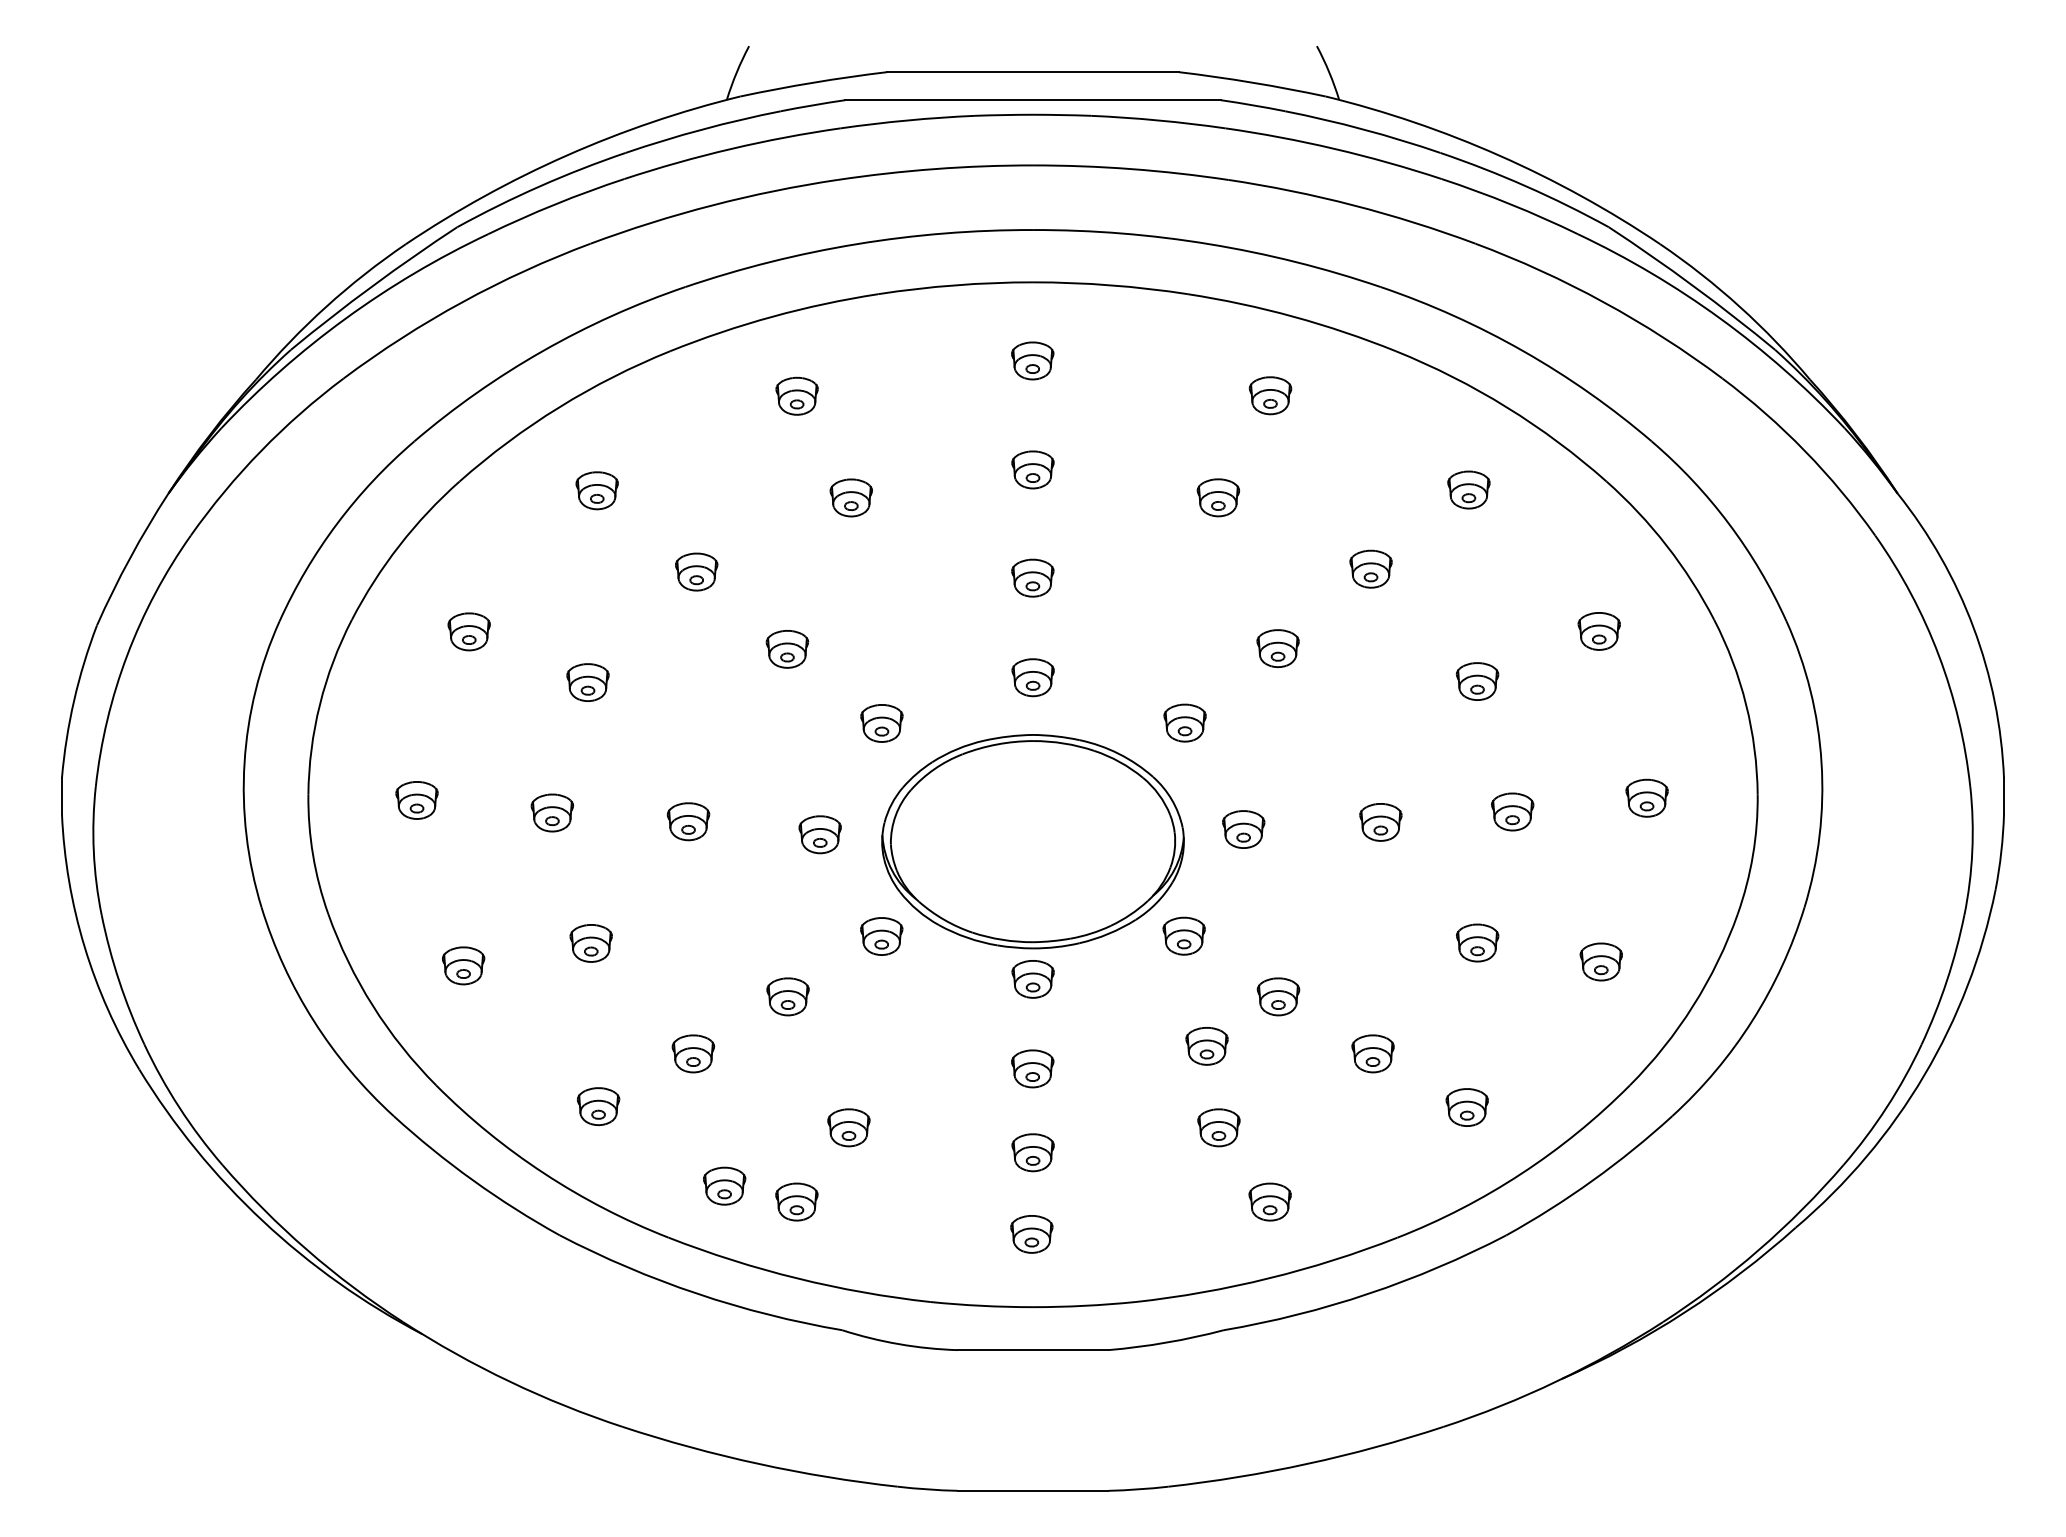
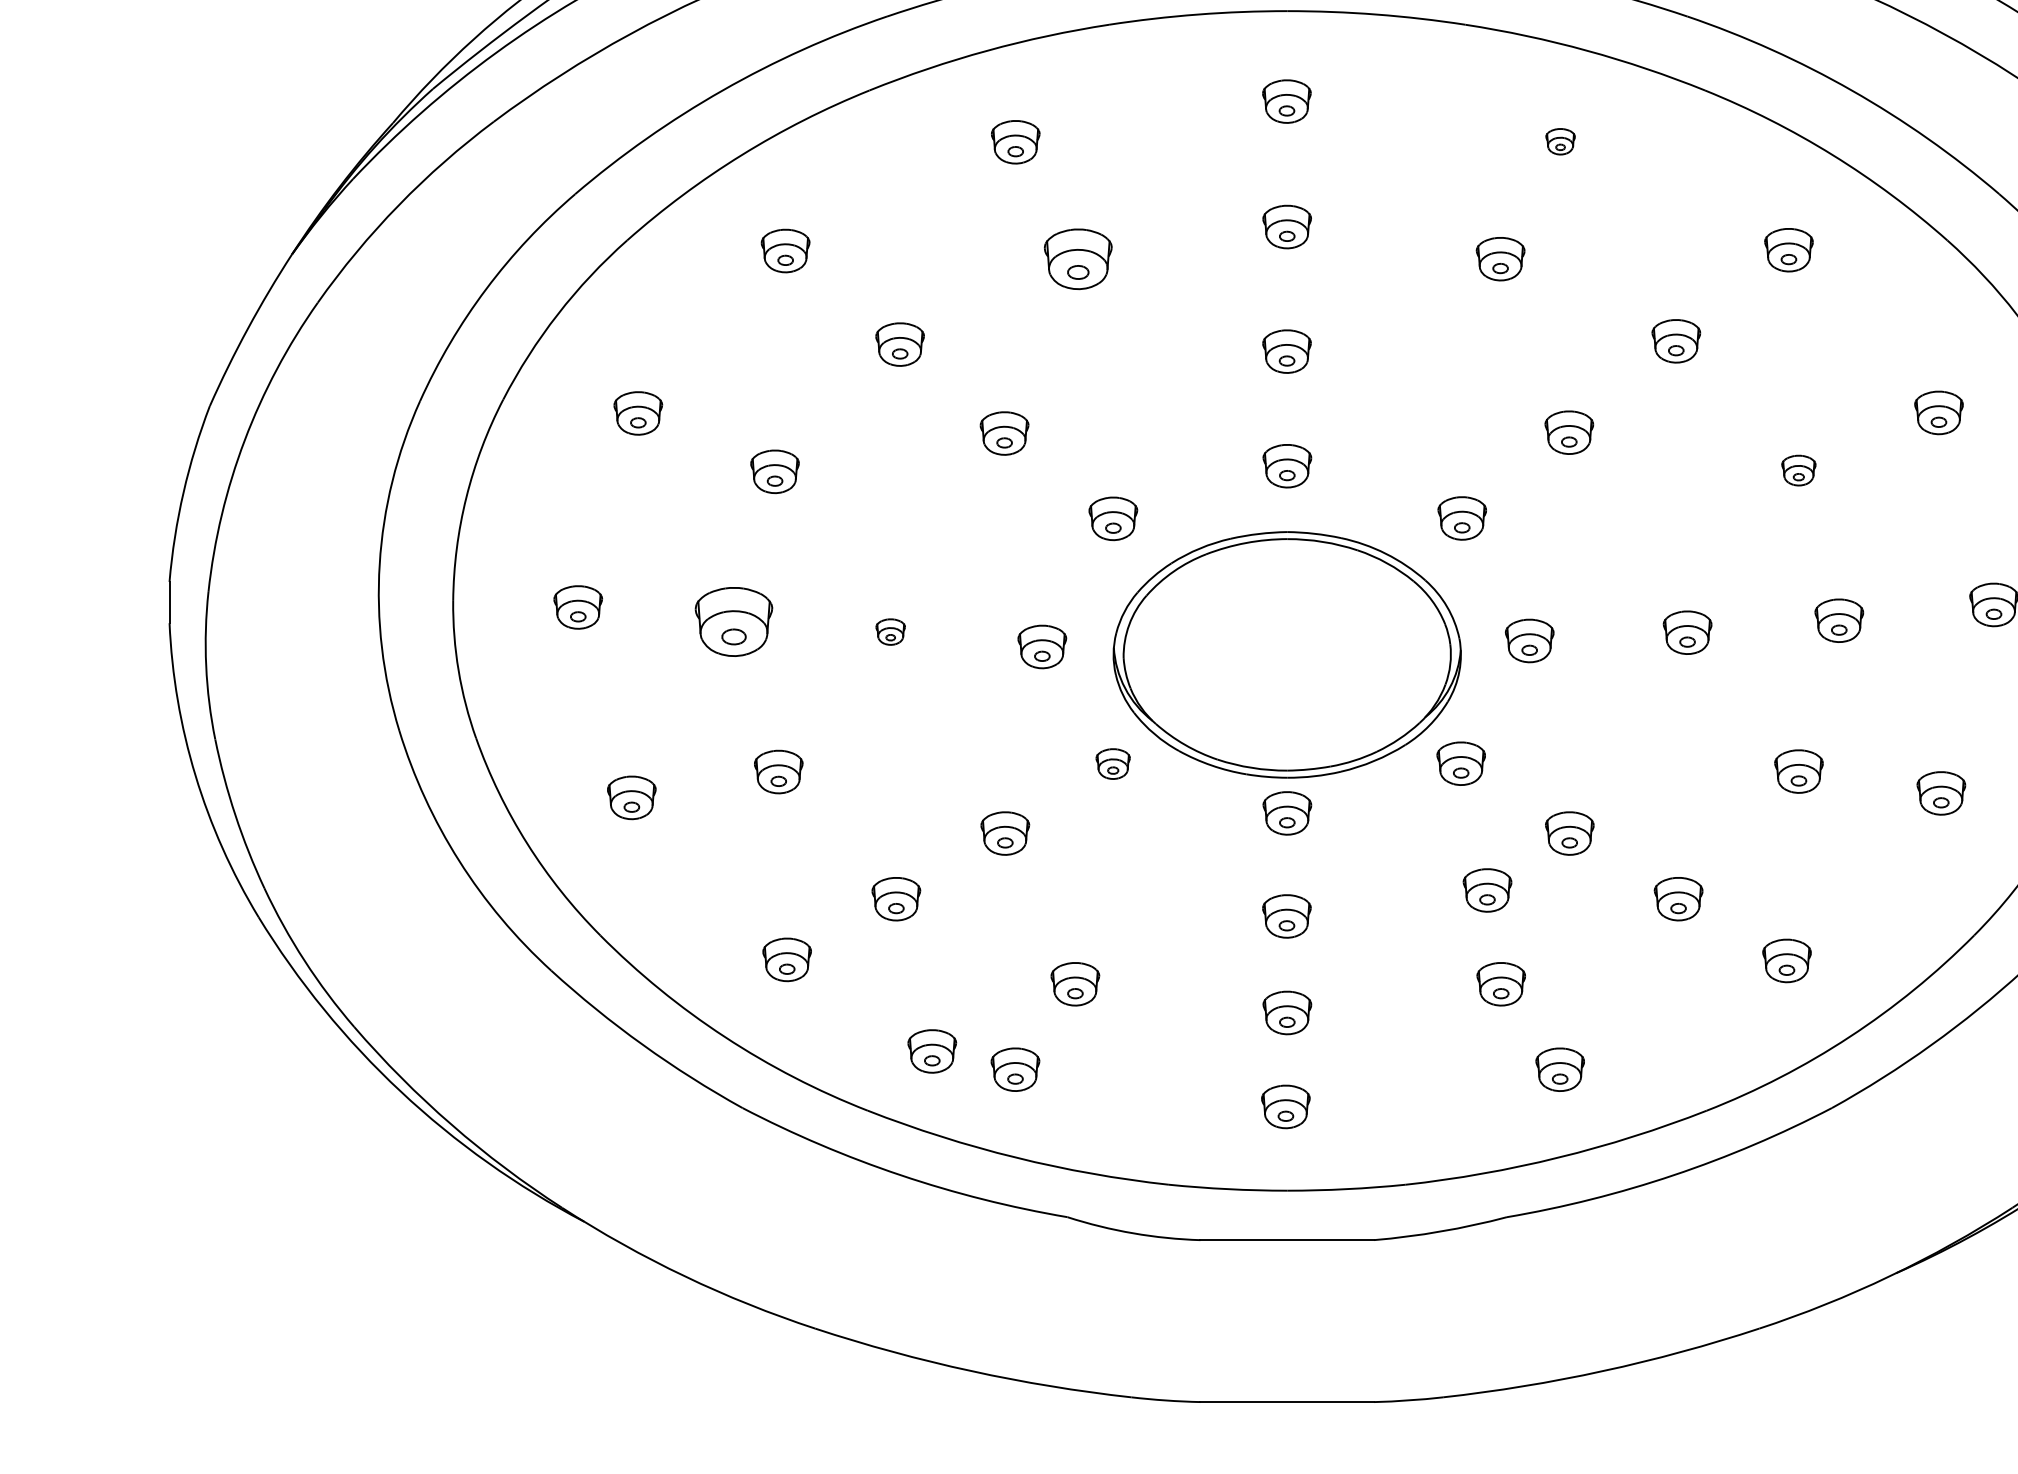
part: (1270, 395) -> (1560, 141), size x0.6
part: (850, 497) -> (1077, 258), size x1.4
part: (1477, 681) -> (1798, 470), size x0.7
part: (552, 812) -> (734, 621), size x1.6
part: (688, 821) -> (890, 631), size x0.6
part: (881, 936) -> (1112, 764), size x0.7

